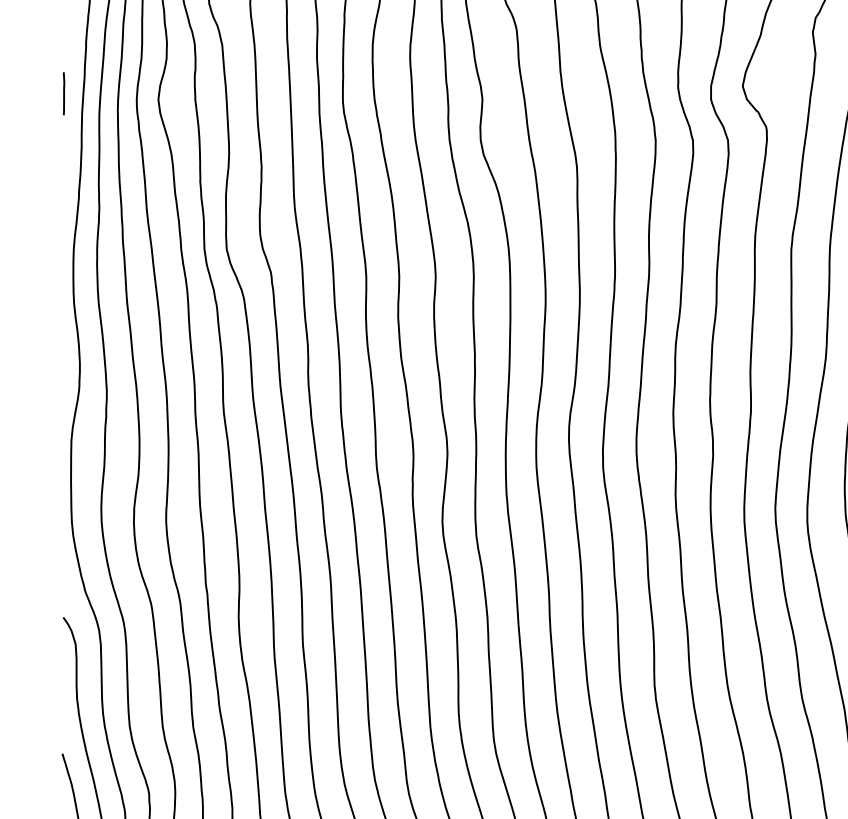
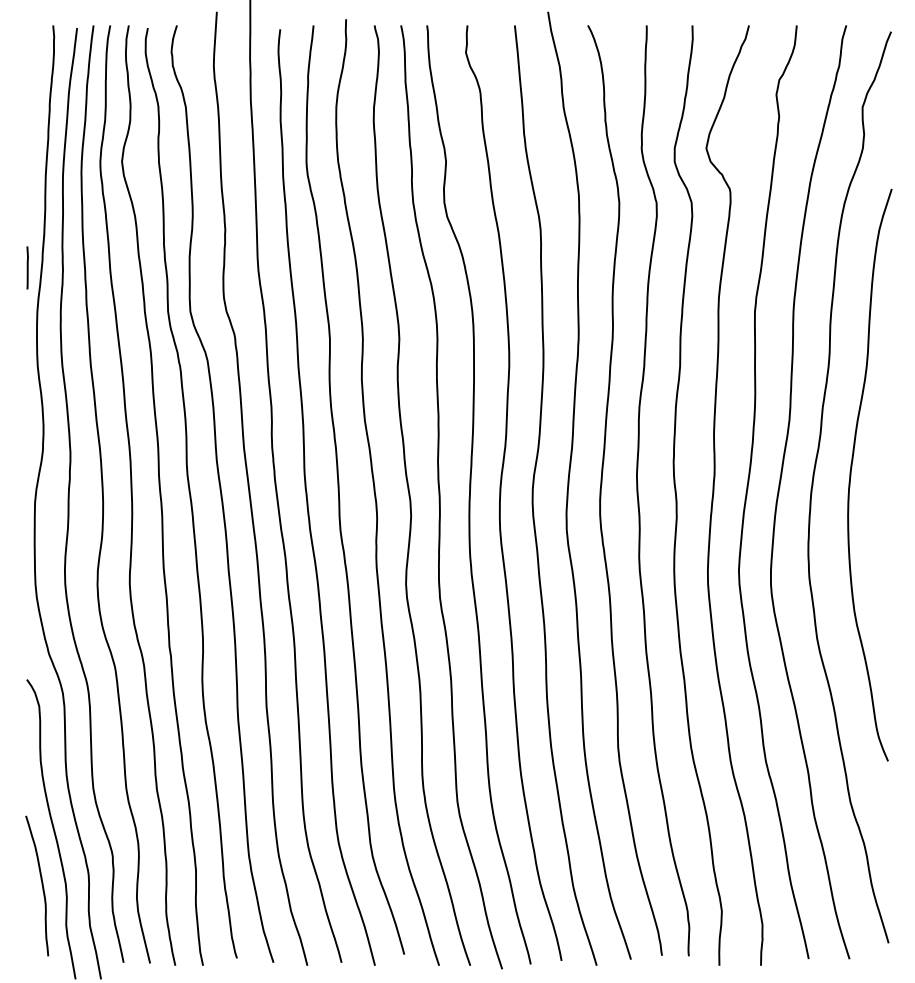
line: (63, 93) -> (27, 267), moved

